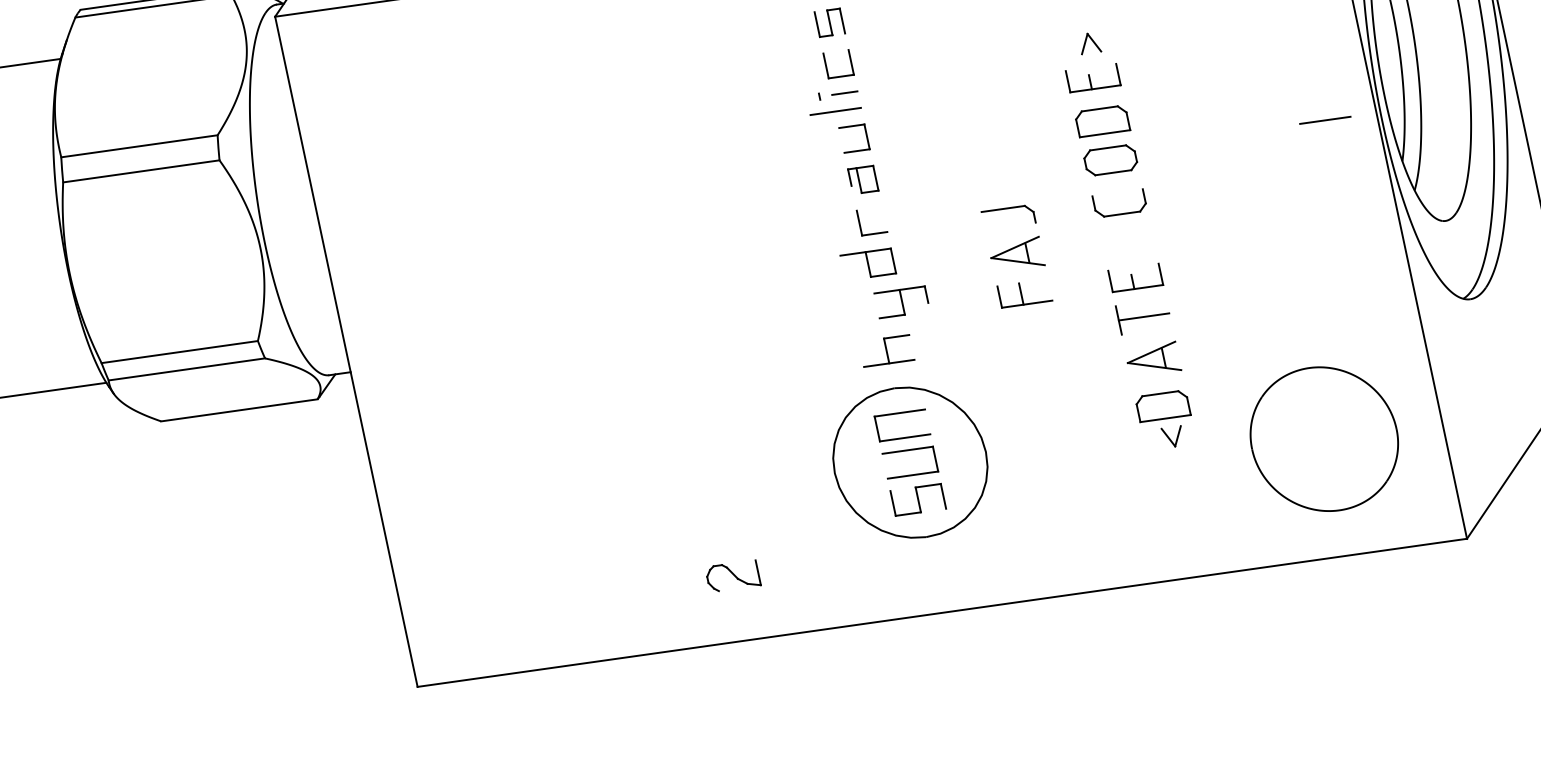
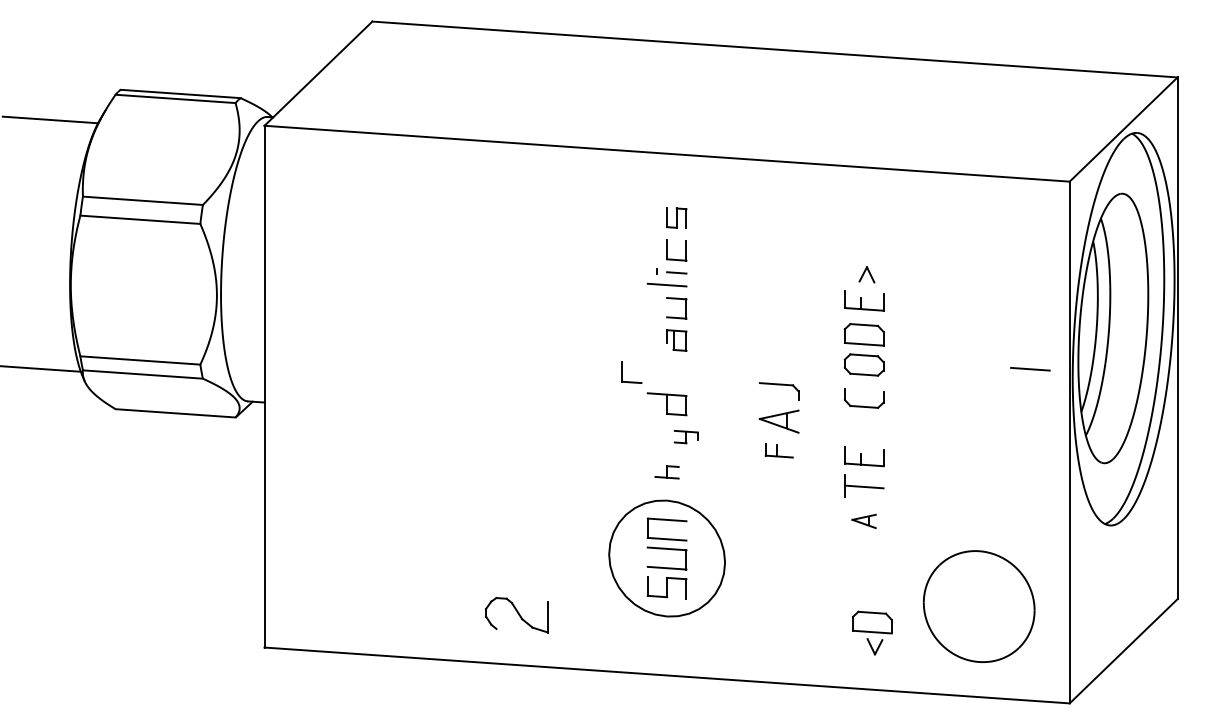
part: (860, 223) -> (622, 372), moved
part: (1025, 293) -> (779, 450), size x0.7
part: (901, 300) -> (686, 436), size x0.6
part: (886, 352) -> (666, 472), size x0.6
part: (1152, 361) -> (863, 521), size x0.6
part: (1164, 419) -> (871, 632), moved
part: (732, 576) -> (516, 615), size x1.6

